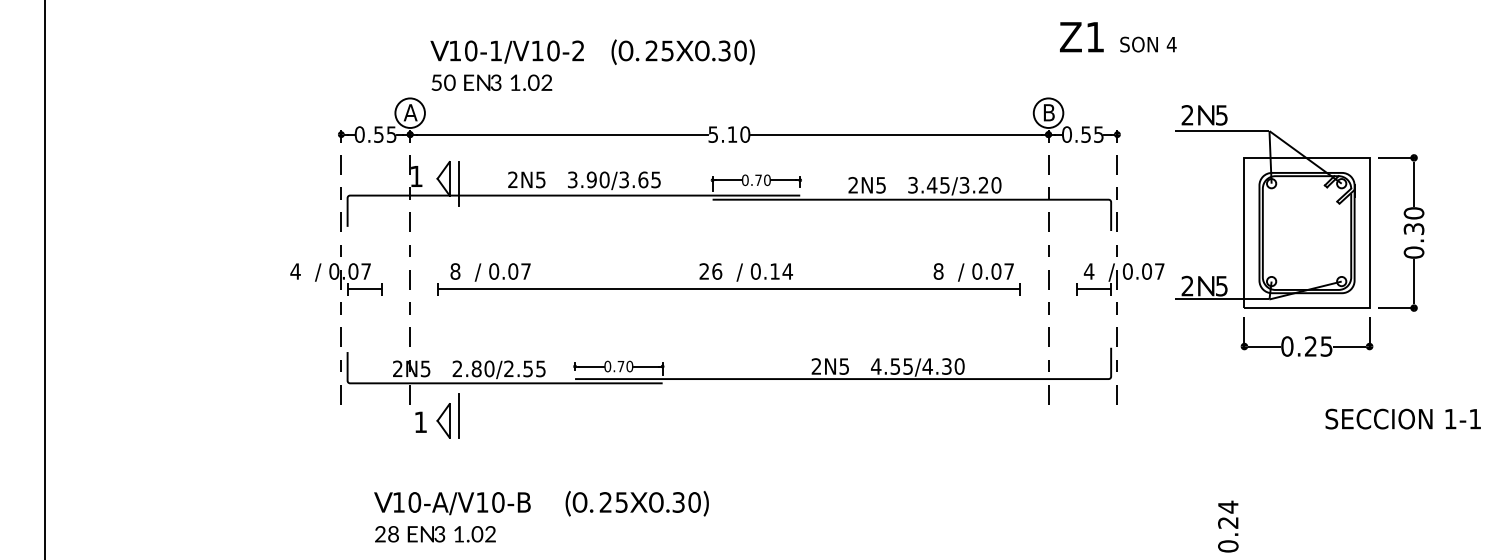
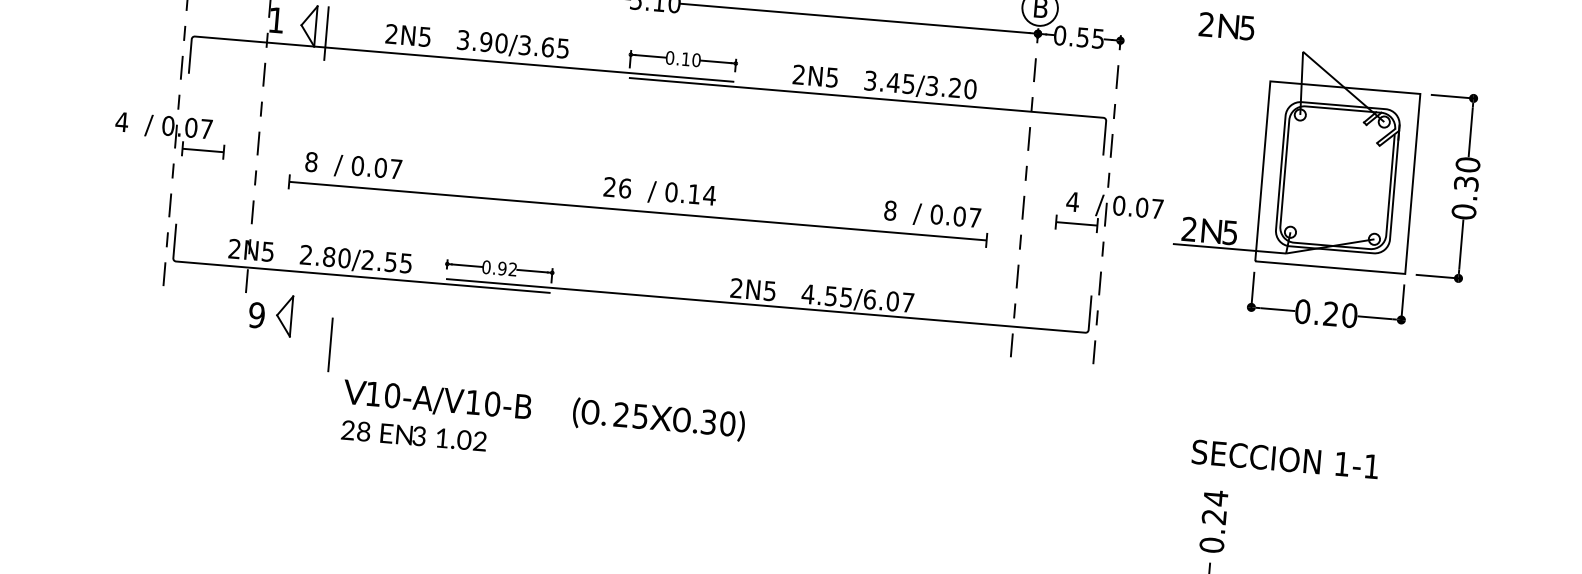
line: (1221, 131) -> (1245, 47), removed
text: (758, 179) -> (685, 58), 0.70 -> 0.10
part: (722, 275) -> (631, 193), moved
text: (1326, 346) -> (1349, 315), 0.25 -> 0.20
text: (625, 366) -> (507, 269), 0.70 -> 0.92
text: (943, 366) -> (888, 301), 4.55/4.30 -> 4.55/6.07
line: (458, 415) -> (330, 344), moved
text: (1402, 418) -> (1284, 458), moved
text: (420, 422) -> (256, 315), 1 -> 9
text: (541, 516) -> (542, 425), moved

